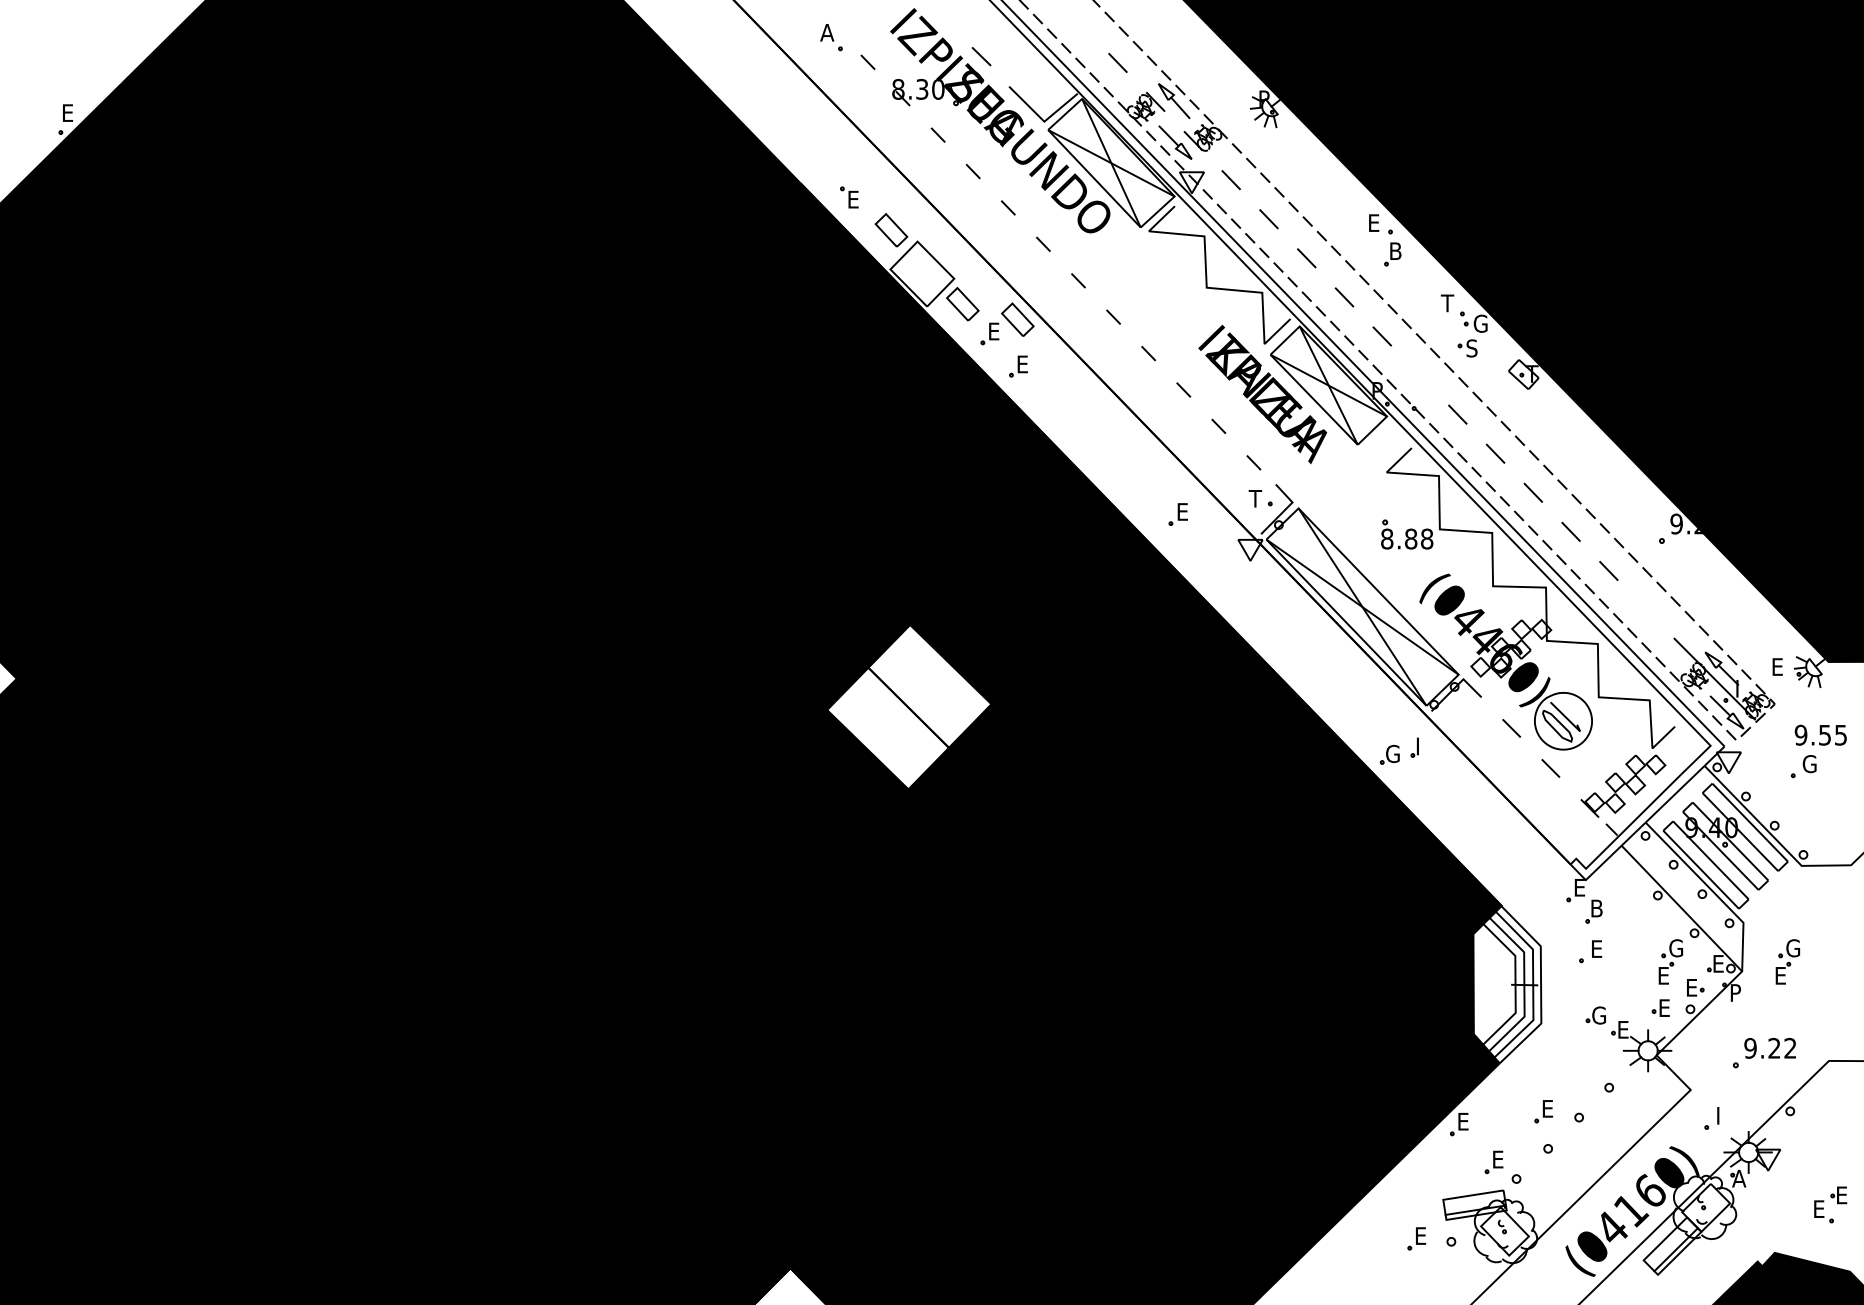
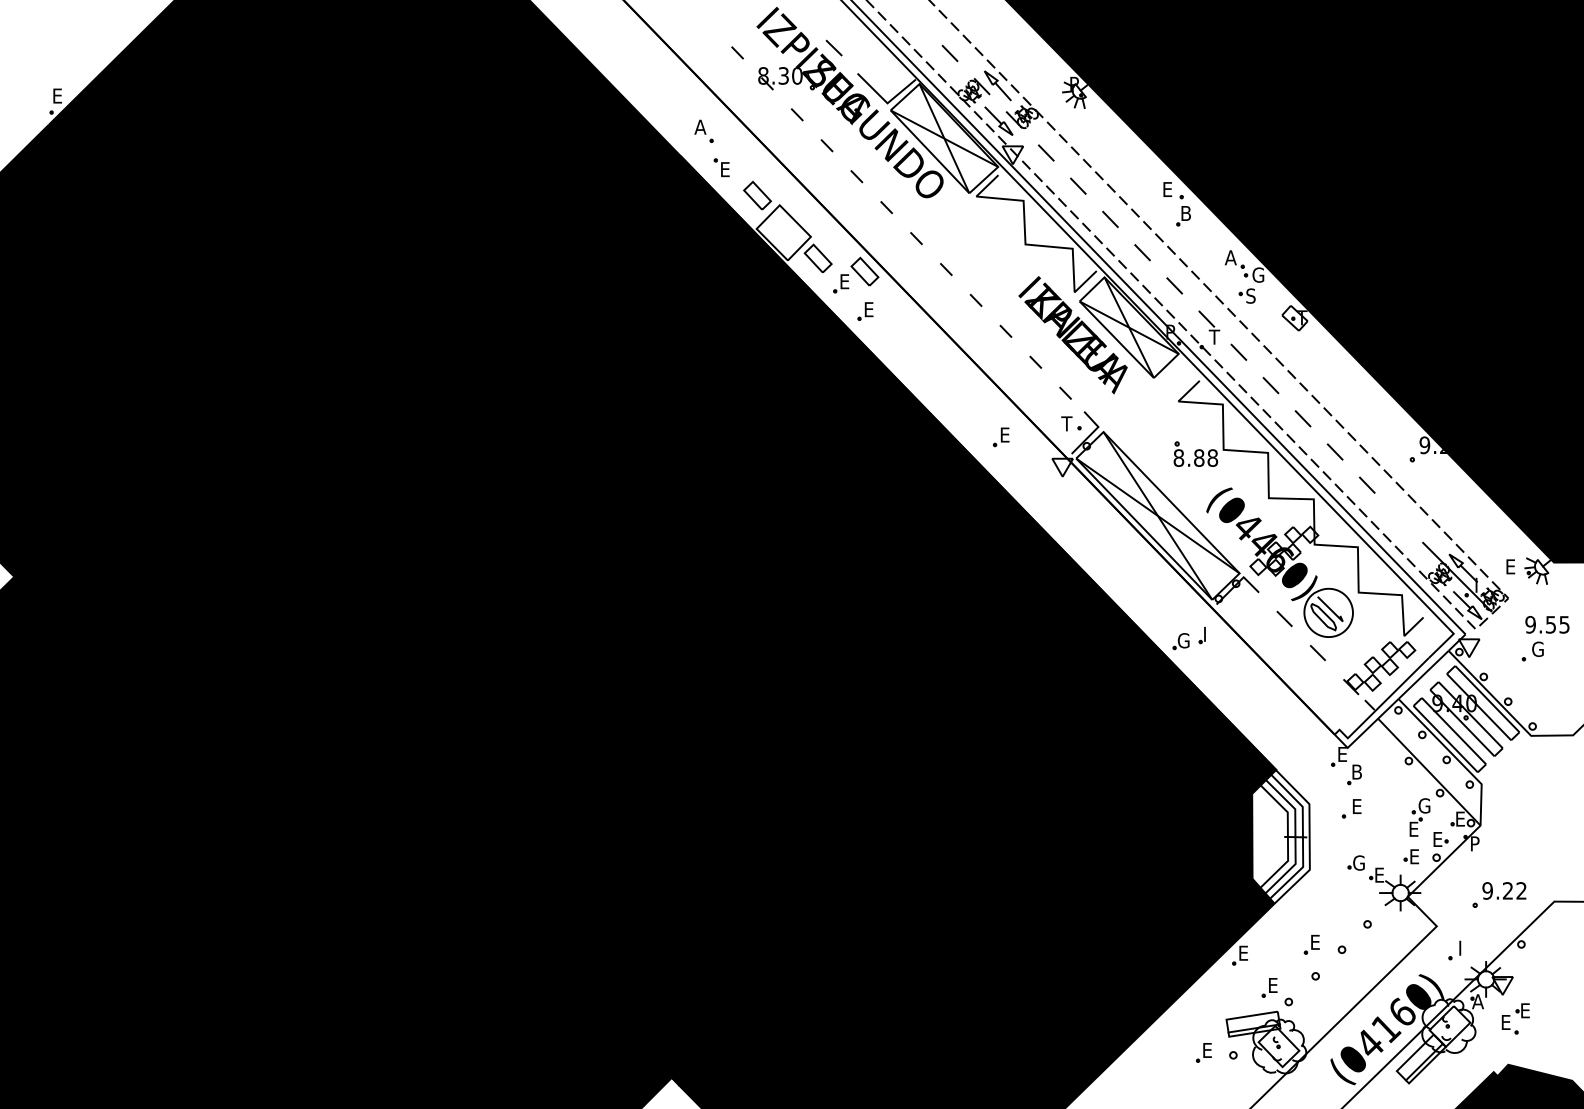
part: (831, 37) -> (704, 131), moved
text: (1447, 303) -> (1230, 257), T -> A
part: (1422, 385) -> (1208, 327), added
fill: (909, 706) -> (772, 600), added
part: (1787, 961) -> (1519, 817), removed
part: (1831, 1198) -> (1516, 1013), moved

